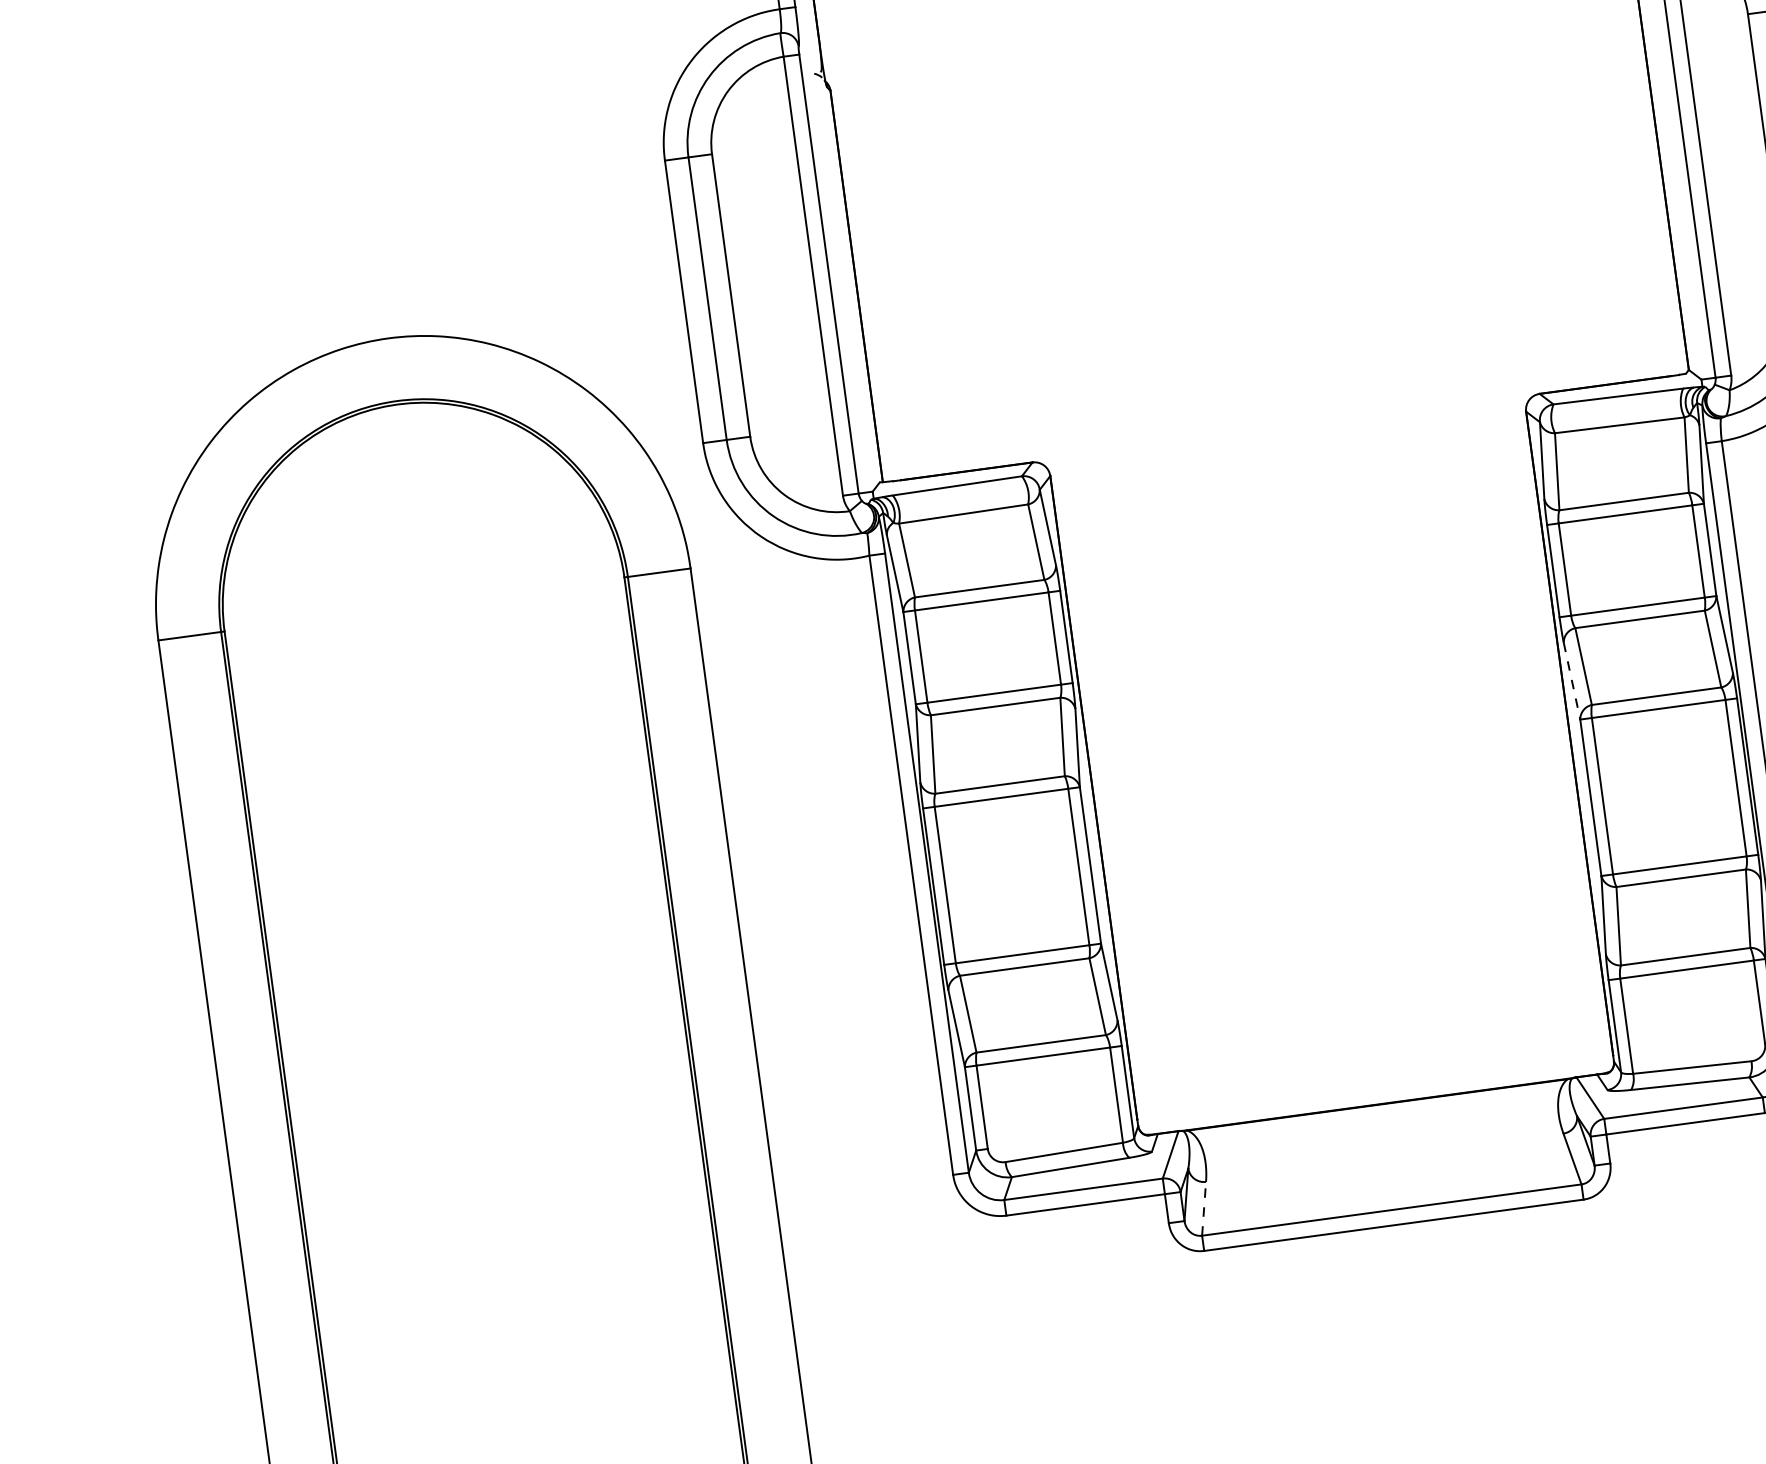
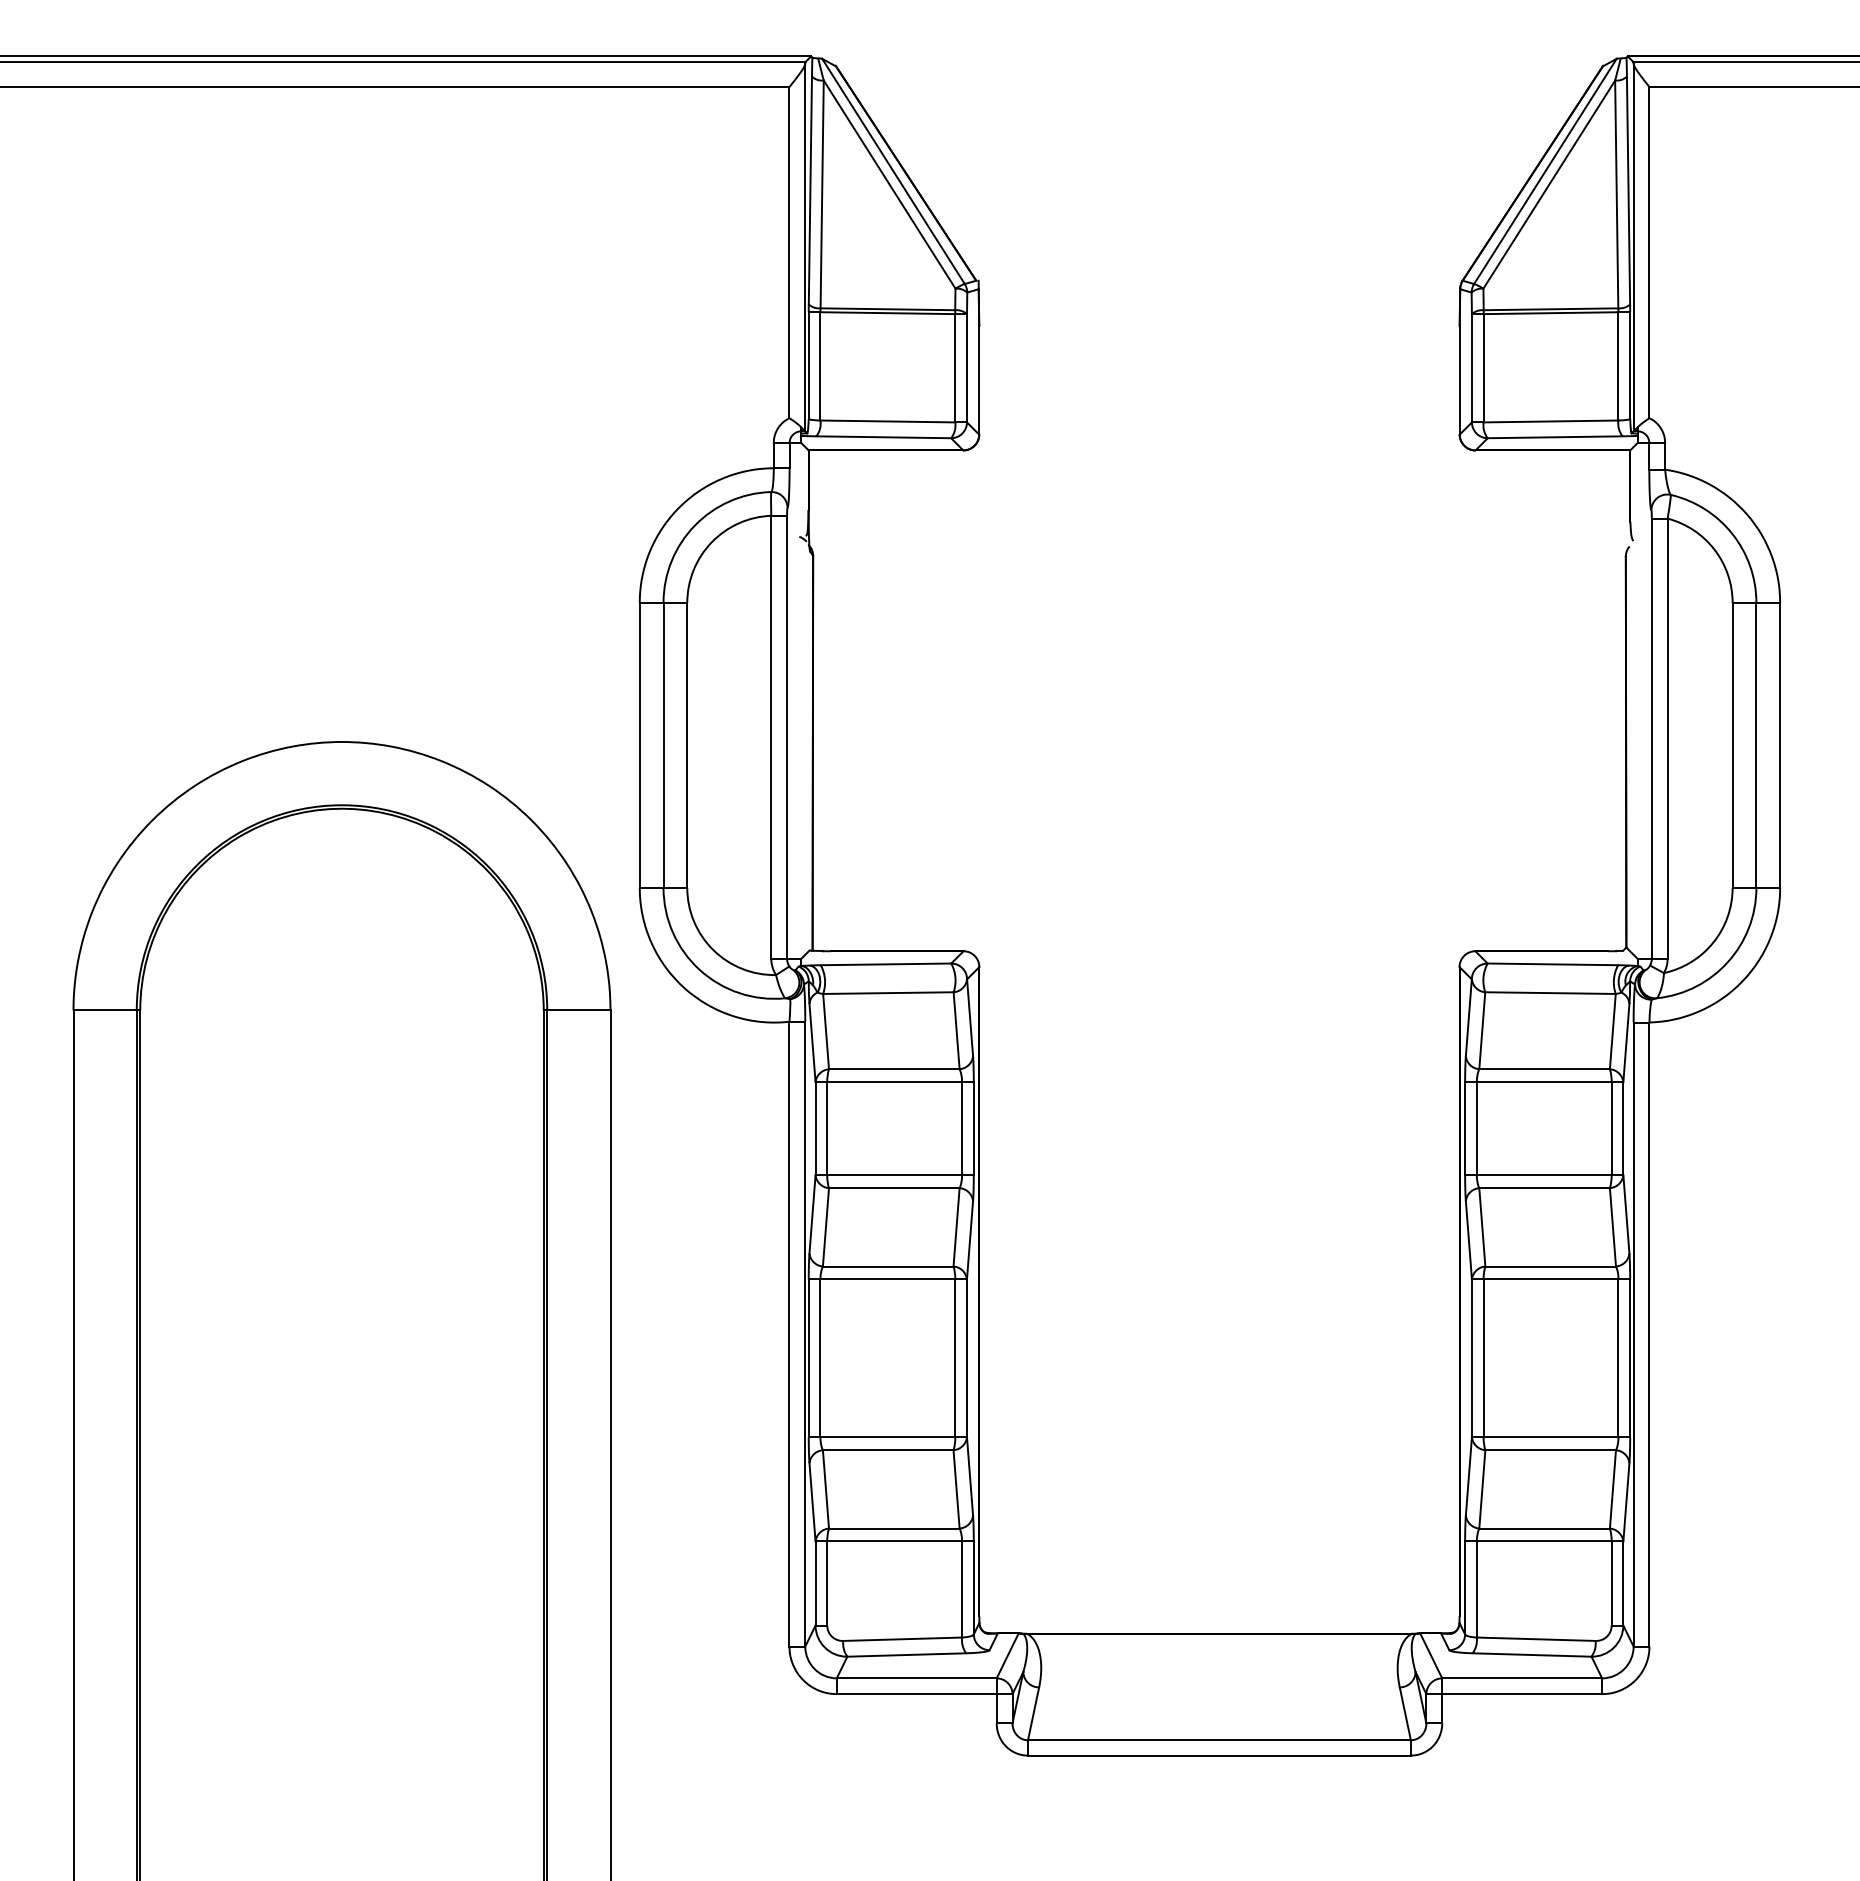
line: (1571, 681) -> (1468, 1240), dashed -> solid
line: (1203, 1208) -> (1033, 1713), dashed -> solid

